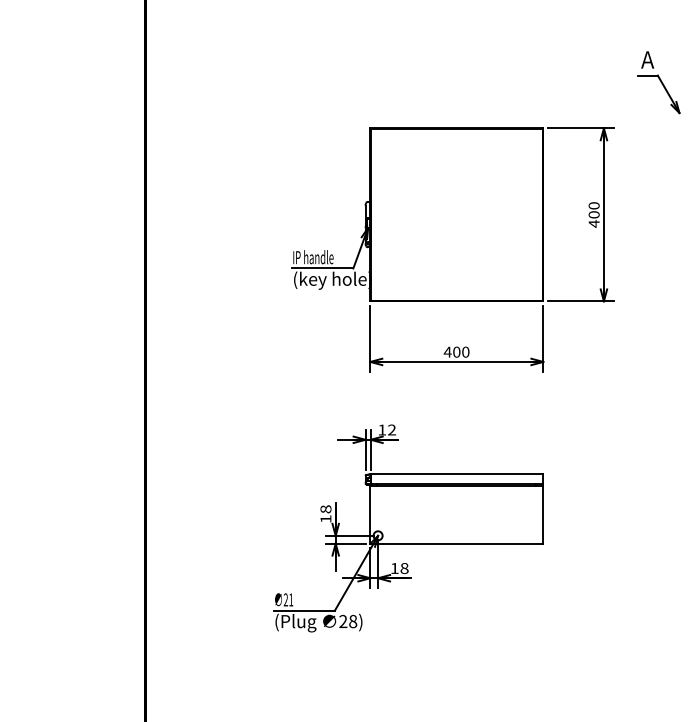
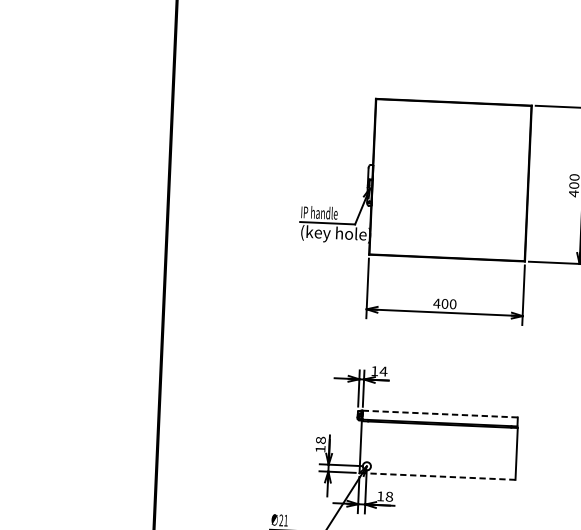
text: (391, 429) -> (383, 371), 12 -> 14
line: (457, 474) -> (440, 414), solid -> dashed
line: (456, 543) -> (437, 476), solid -> dashed

